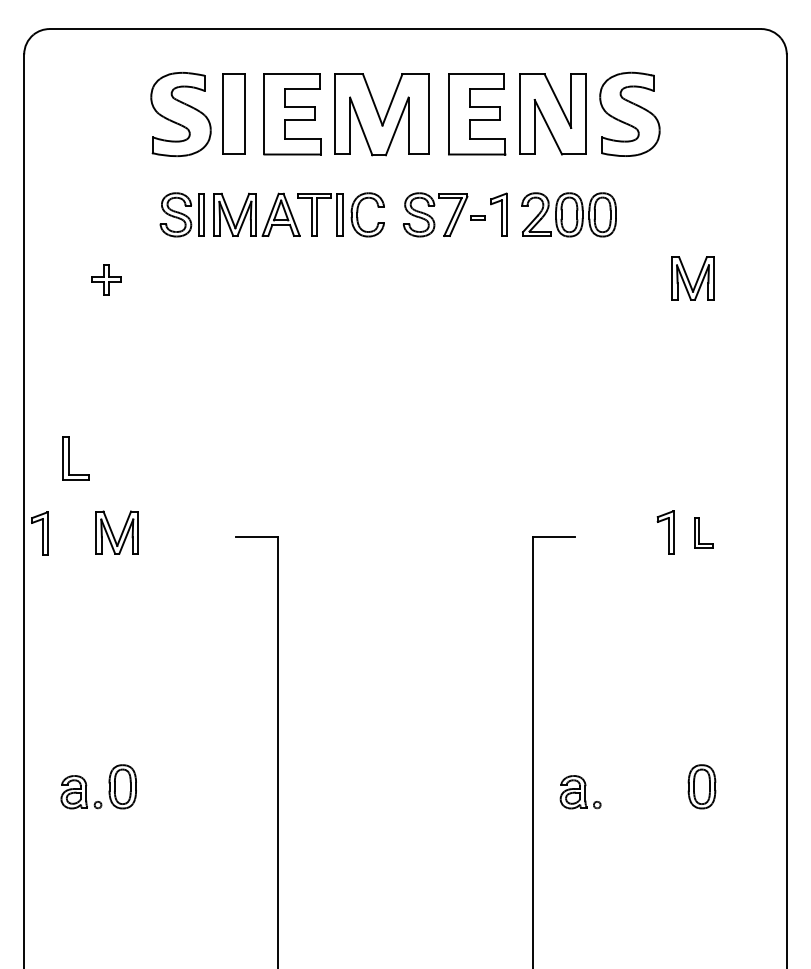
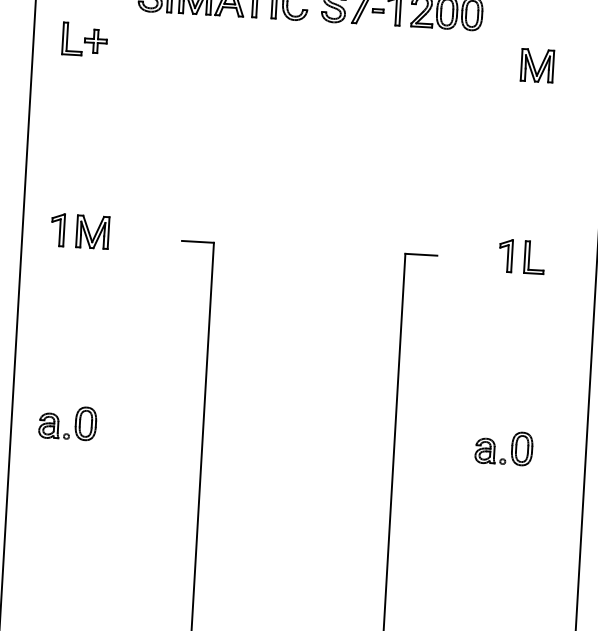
part: (75, 458) -> (72, 38), moved
part: (703, 532) -> (534, 257), size x1.43
part: (39, 533) -> (57, 230), moved
part: (580, 792) -> (490, 451), moved

